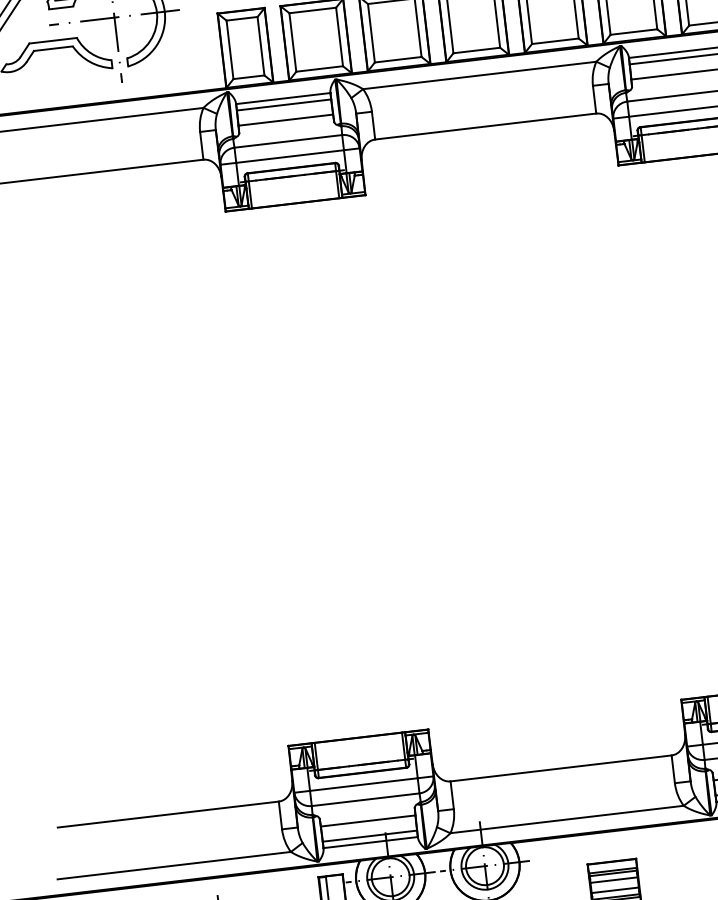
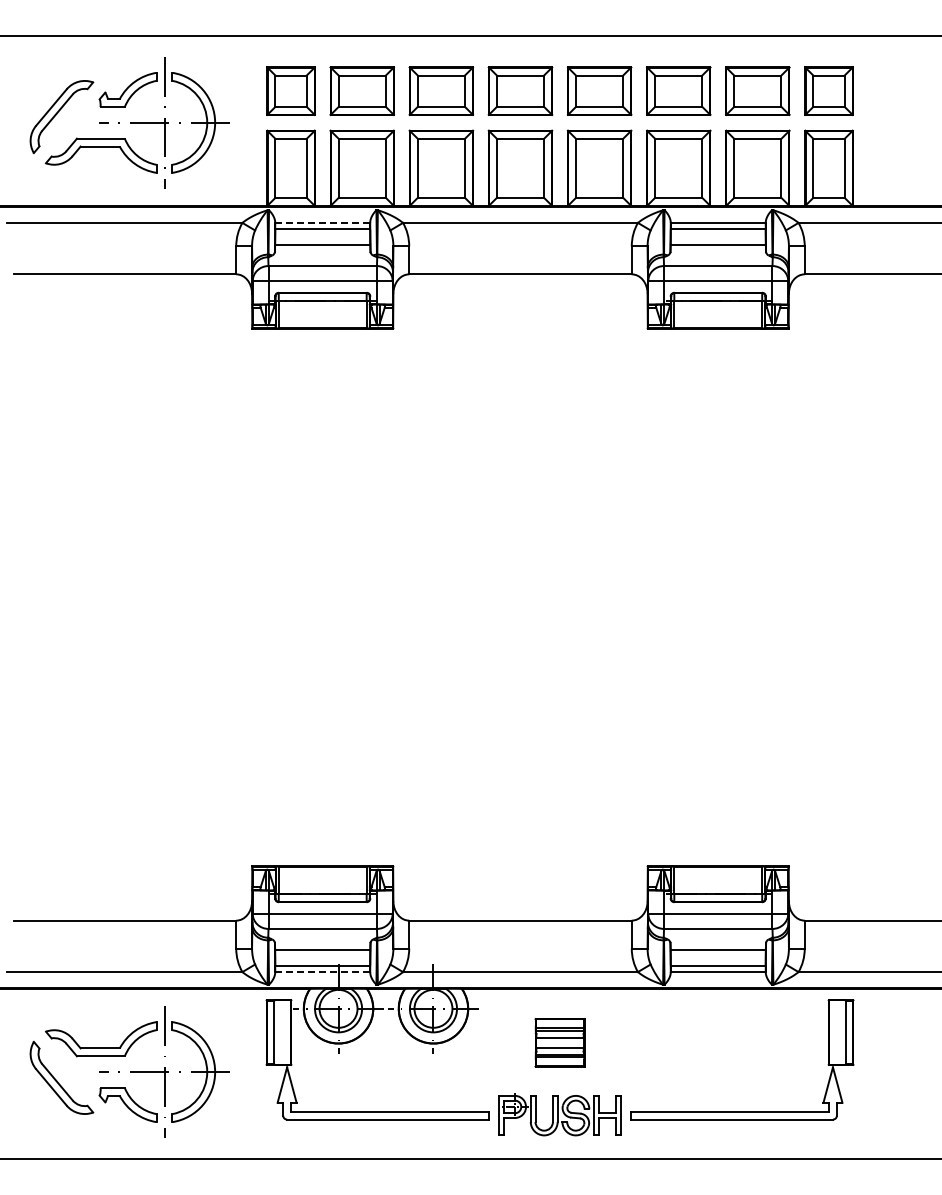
line: (283, 98) -> (322, 222), solid -> dashed
line: (370, 843) -> (322, 972), solid -> dashed

